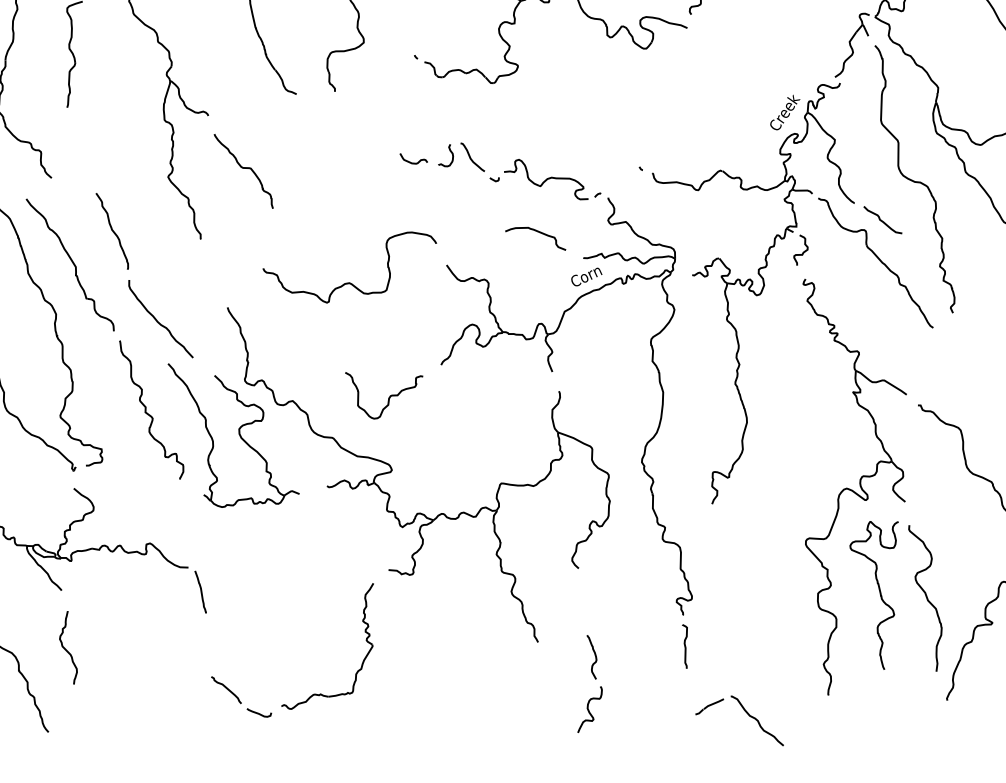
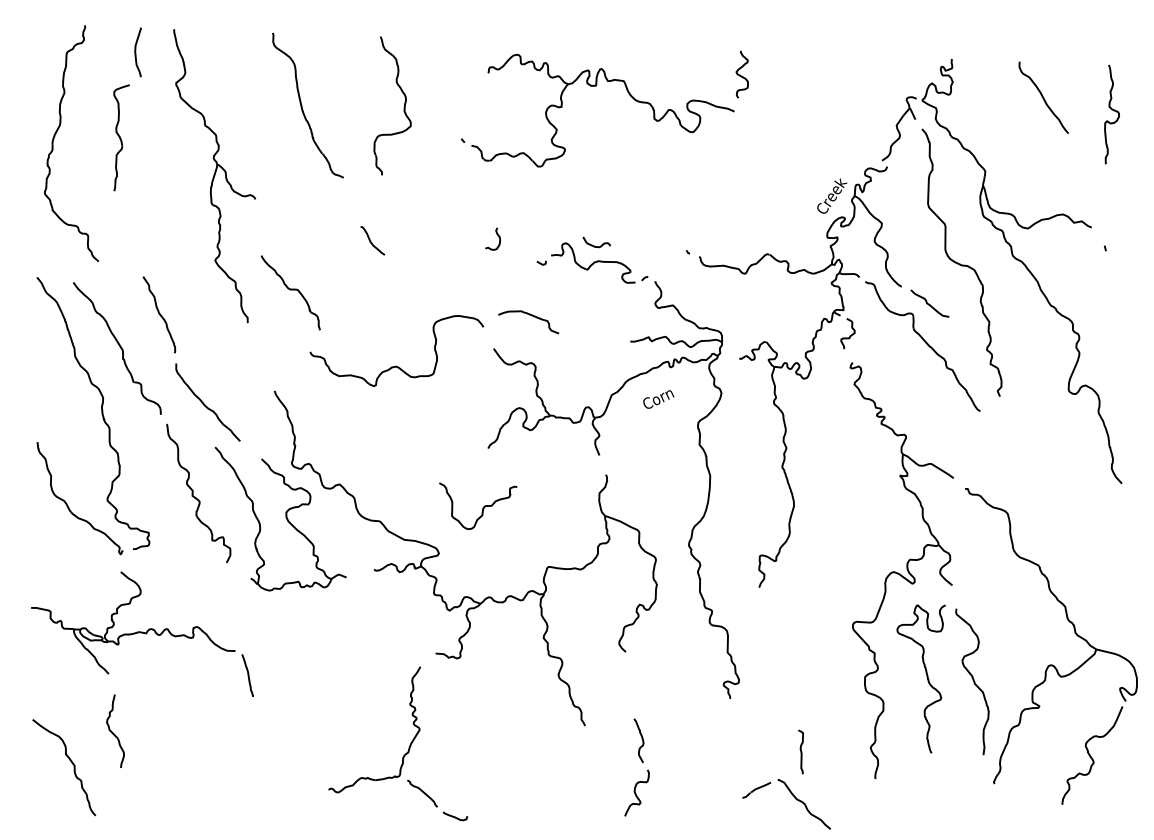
curve: (471, 158) -> (371, 241), moved
curve: (411, 162) -> (594, 245), moved
curve: (243, 169) -> (290, 290), moved
curve: (538, 233) -> (531, 316), moved
text: (586, 277) -> (658, 399), moved
curve: (388, 398) -> (482, 508), moved
curve: (684, 646) -> (800, 751), moved
part: (241, 697) -> (437, 800), moved

